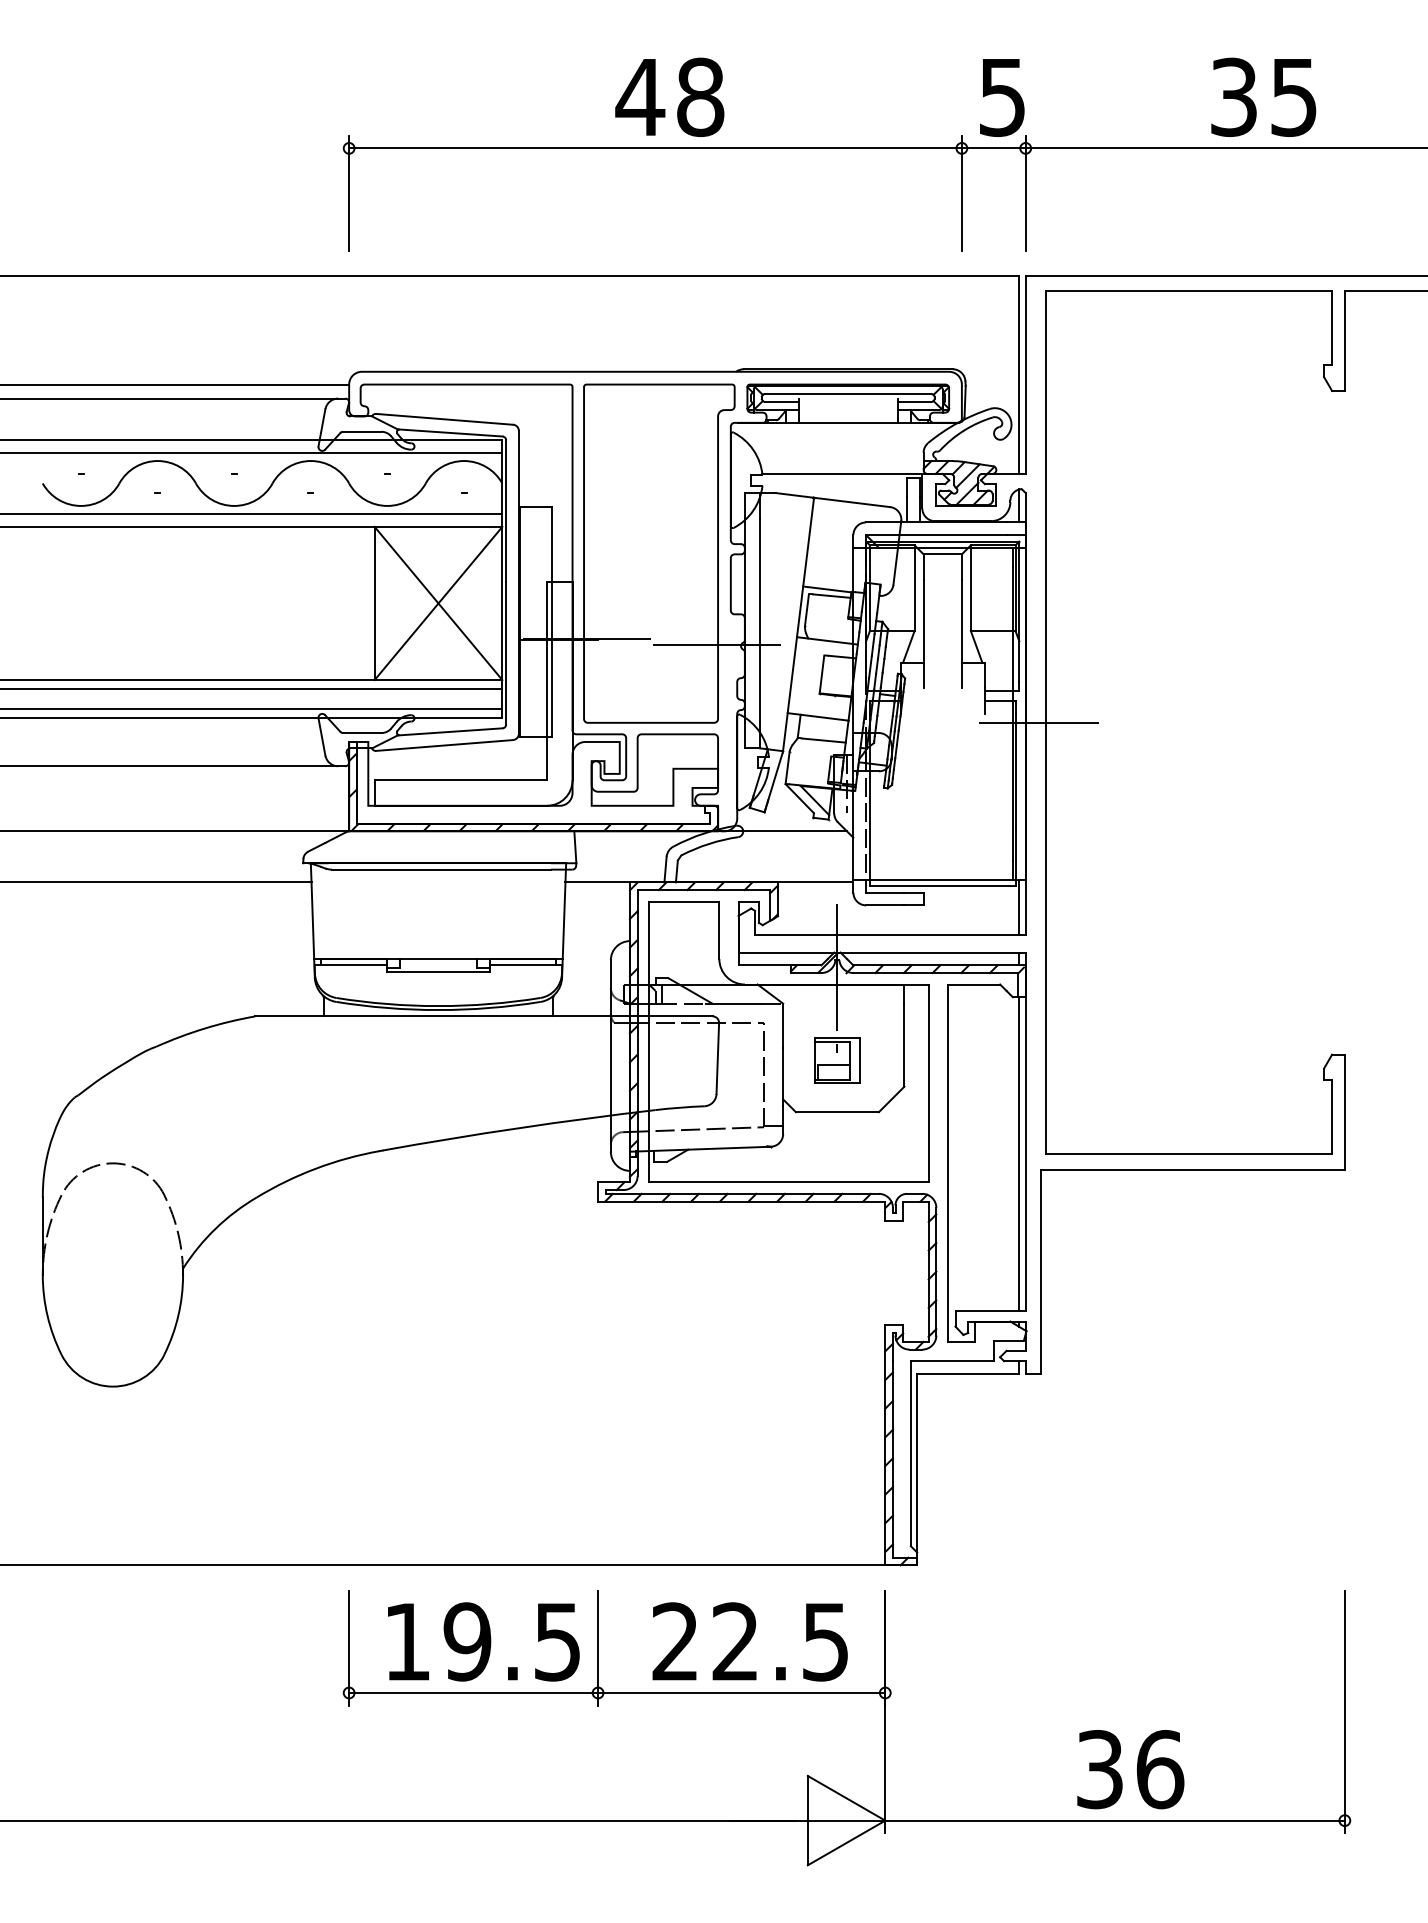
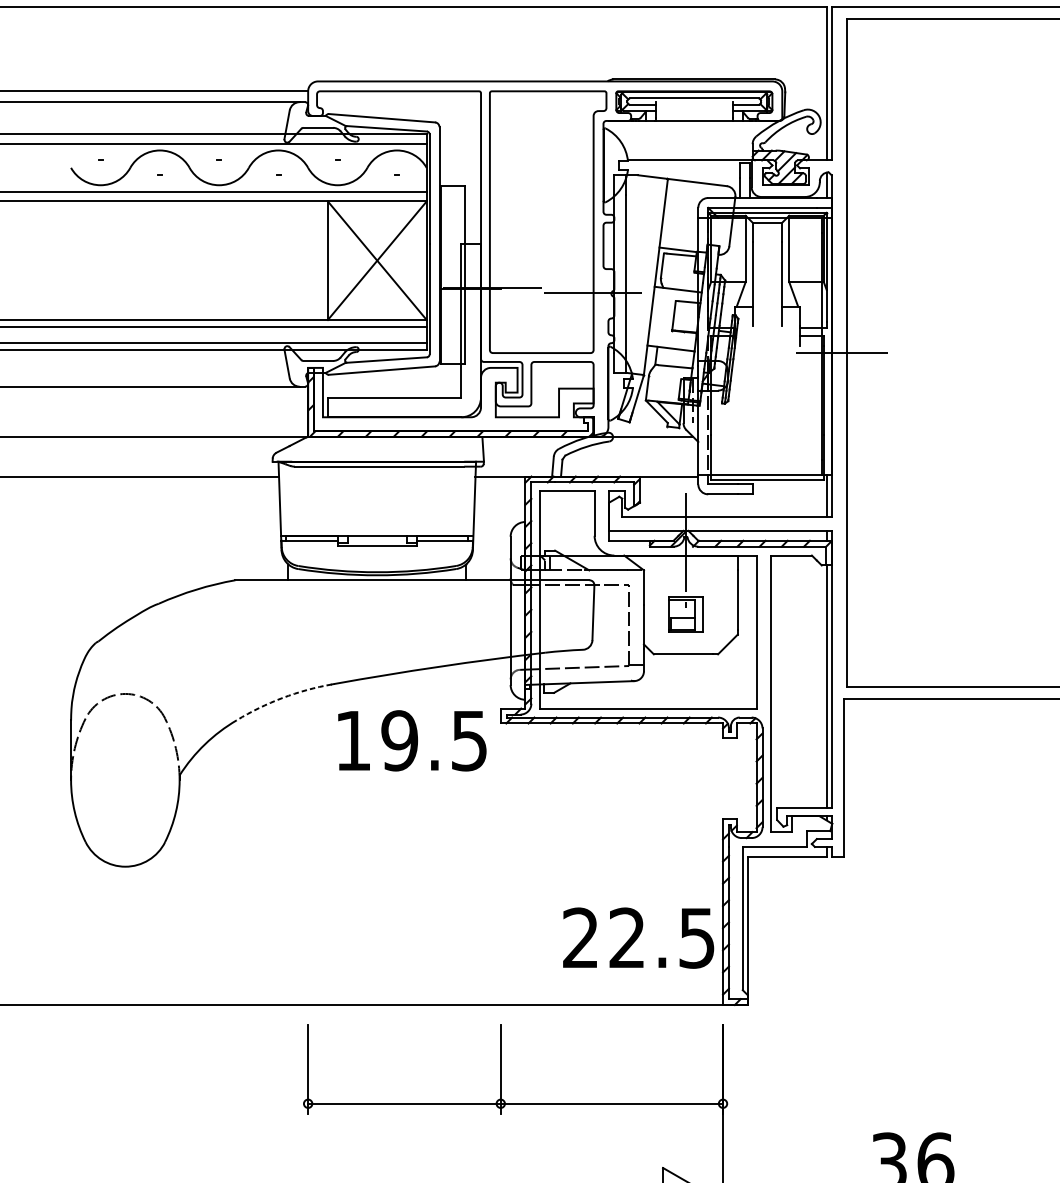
arc: (316, 1168) -> (282, 697), solid -> dashed
text: (483, 1641) -> (412, 740), moved
text: (749, 1641) -> (638, 937), moved

